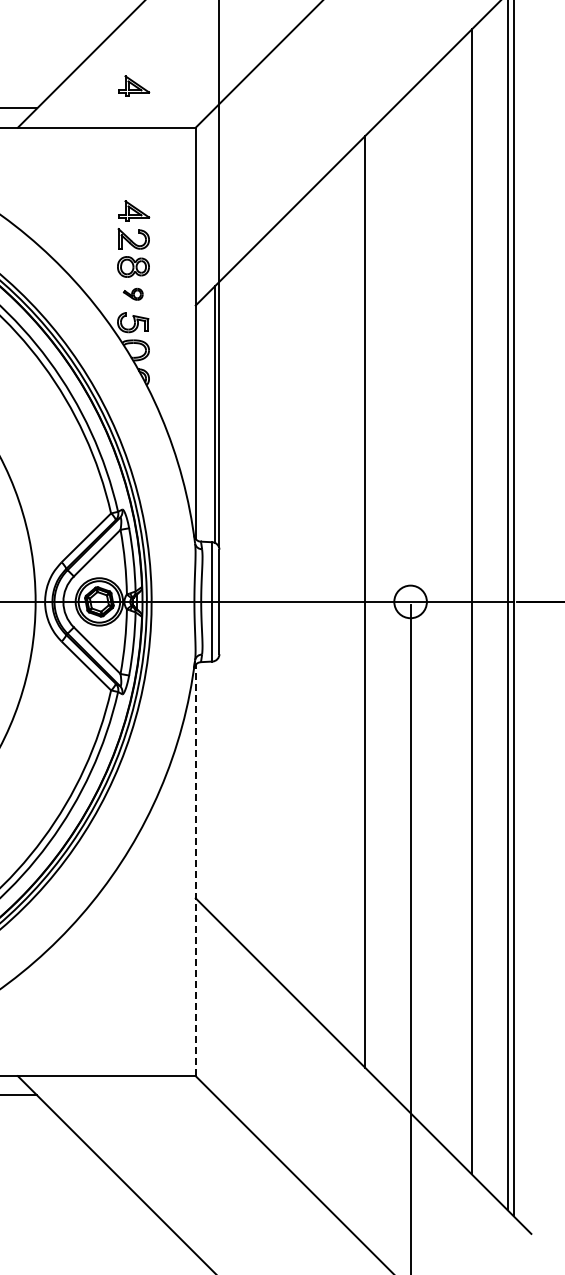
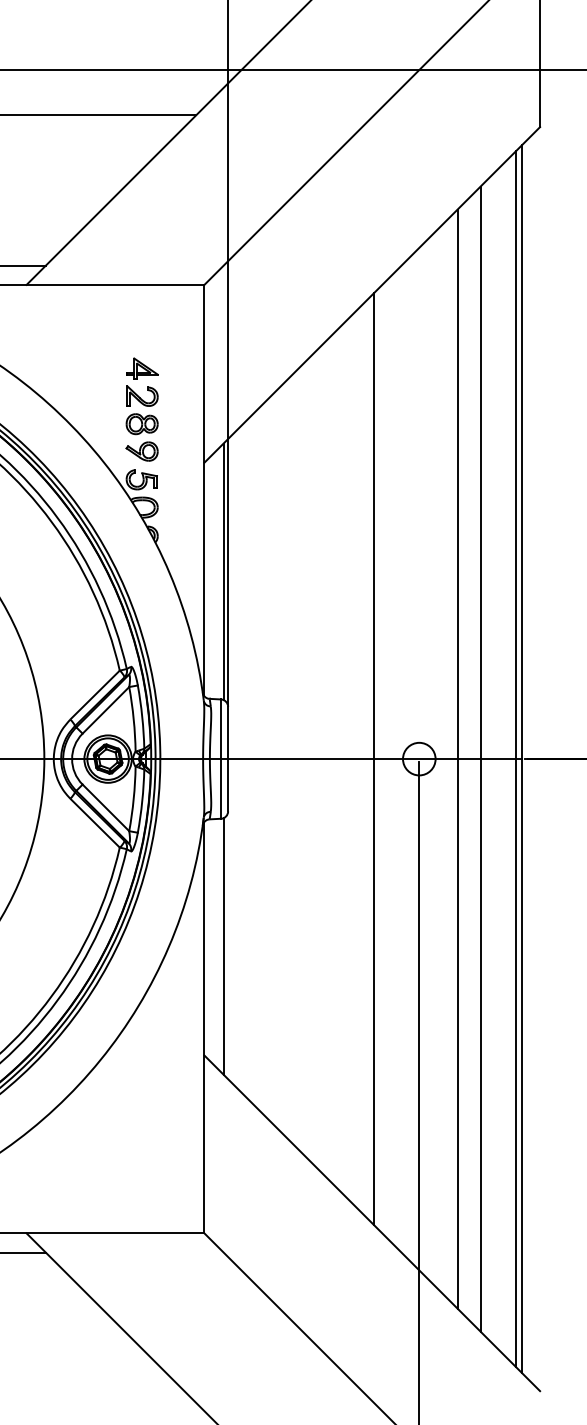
part: (133, 86) -> (142, 243), removed
part: (132, 294) -> (141, 451), size x1.67
line: (448, 601) -> (457, 758), added
line: (214, 789) -> (223, 946), added
line: (195, 870) -> (204, 1027), dashed -> solid

